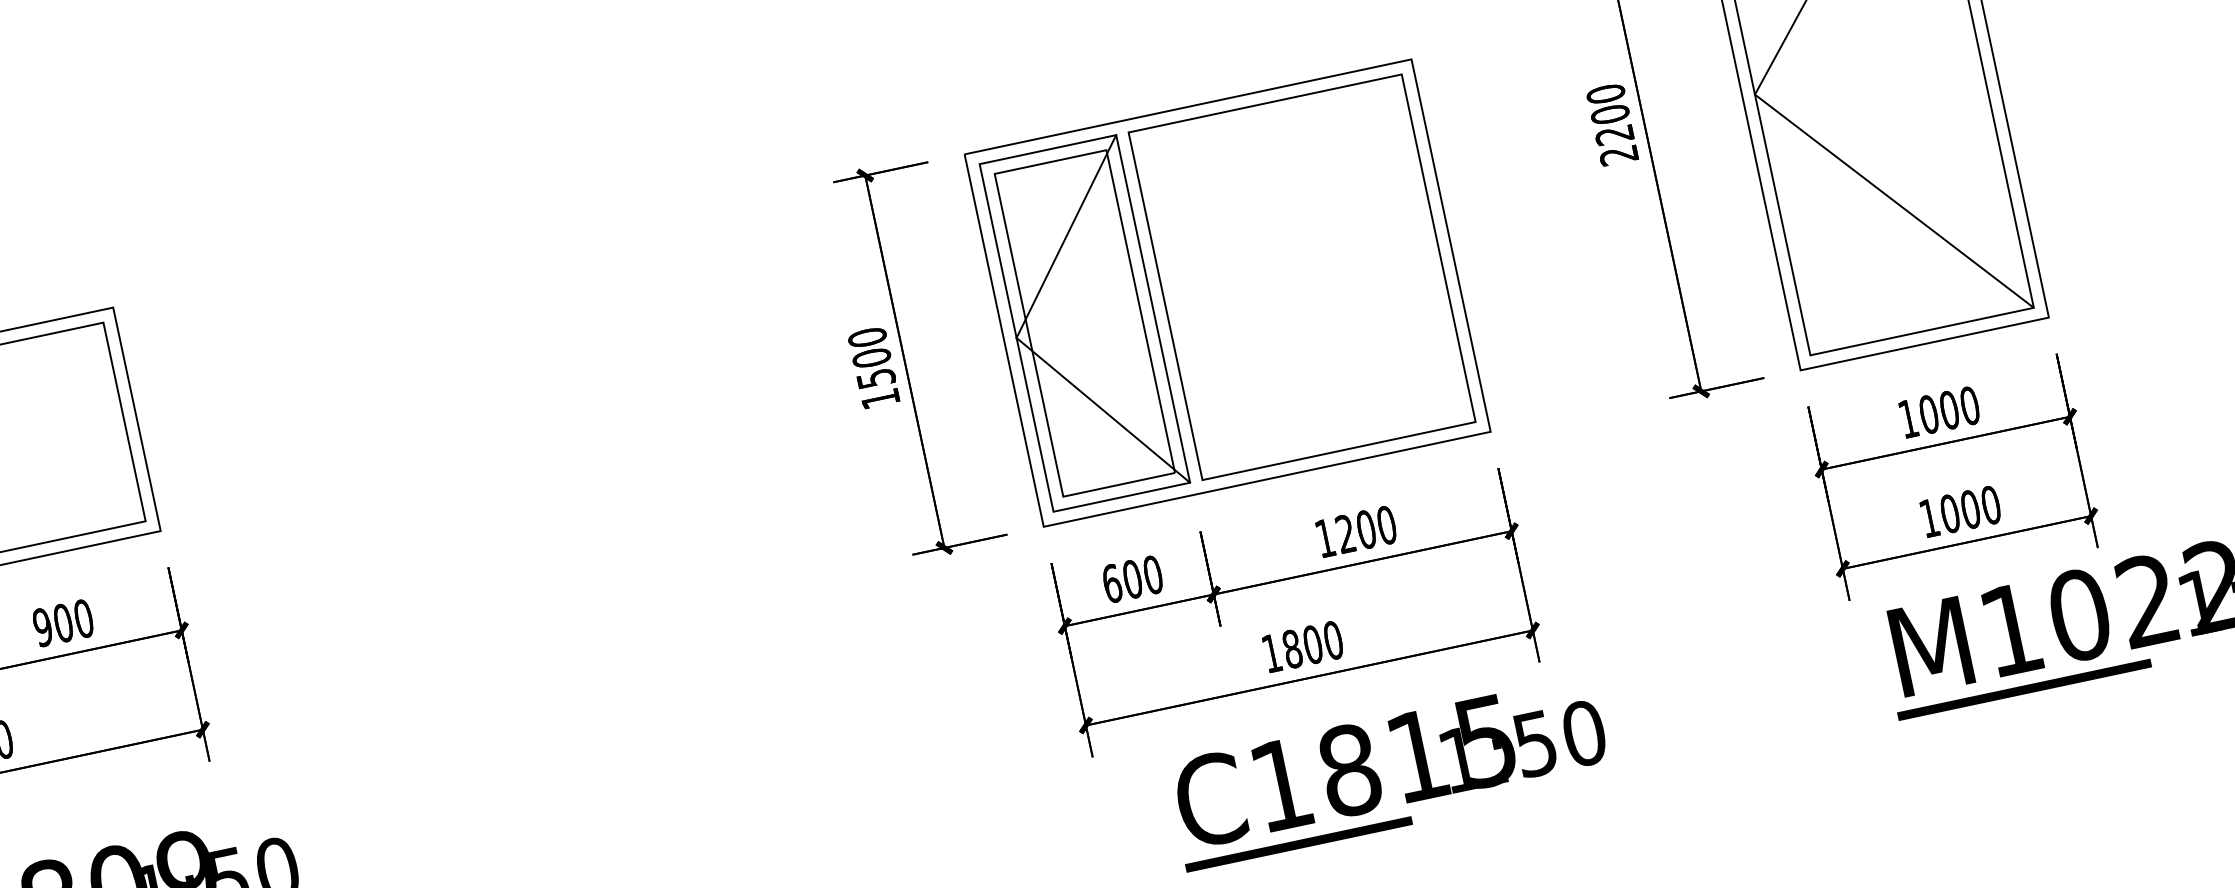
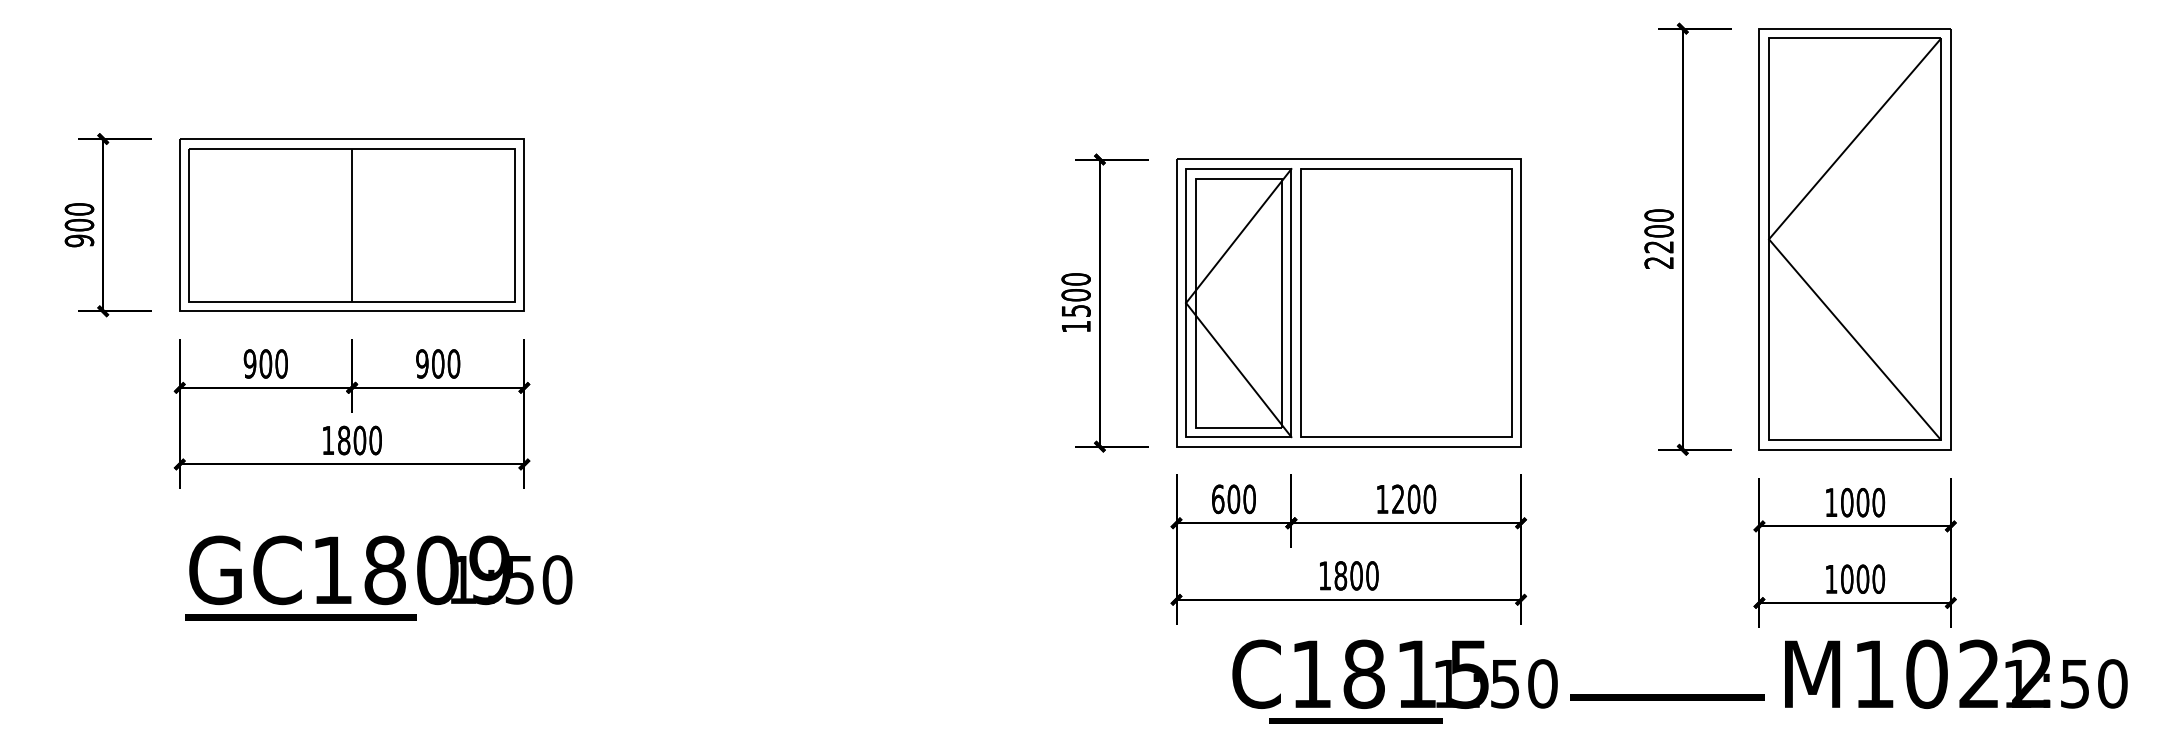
line: (2024, 689) -> (1667, 697), moved
line: (1298, 843) -> (1355, 720), moved

